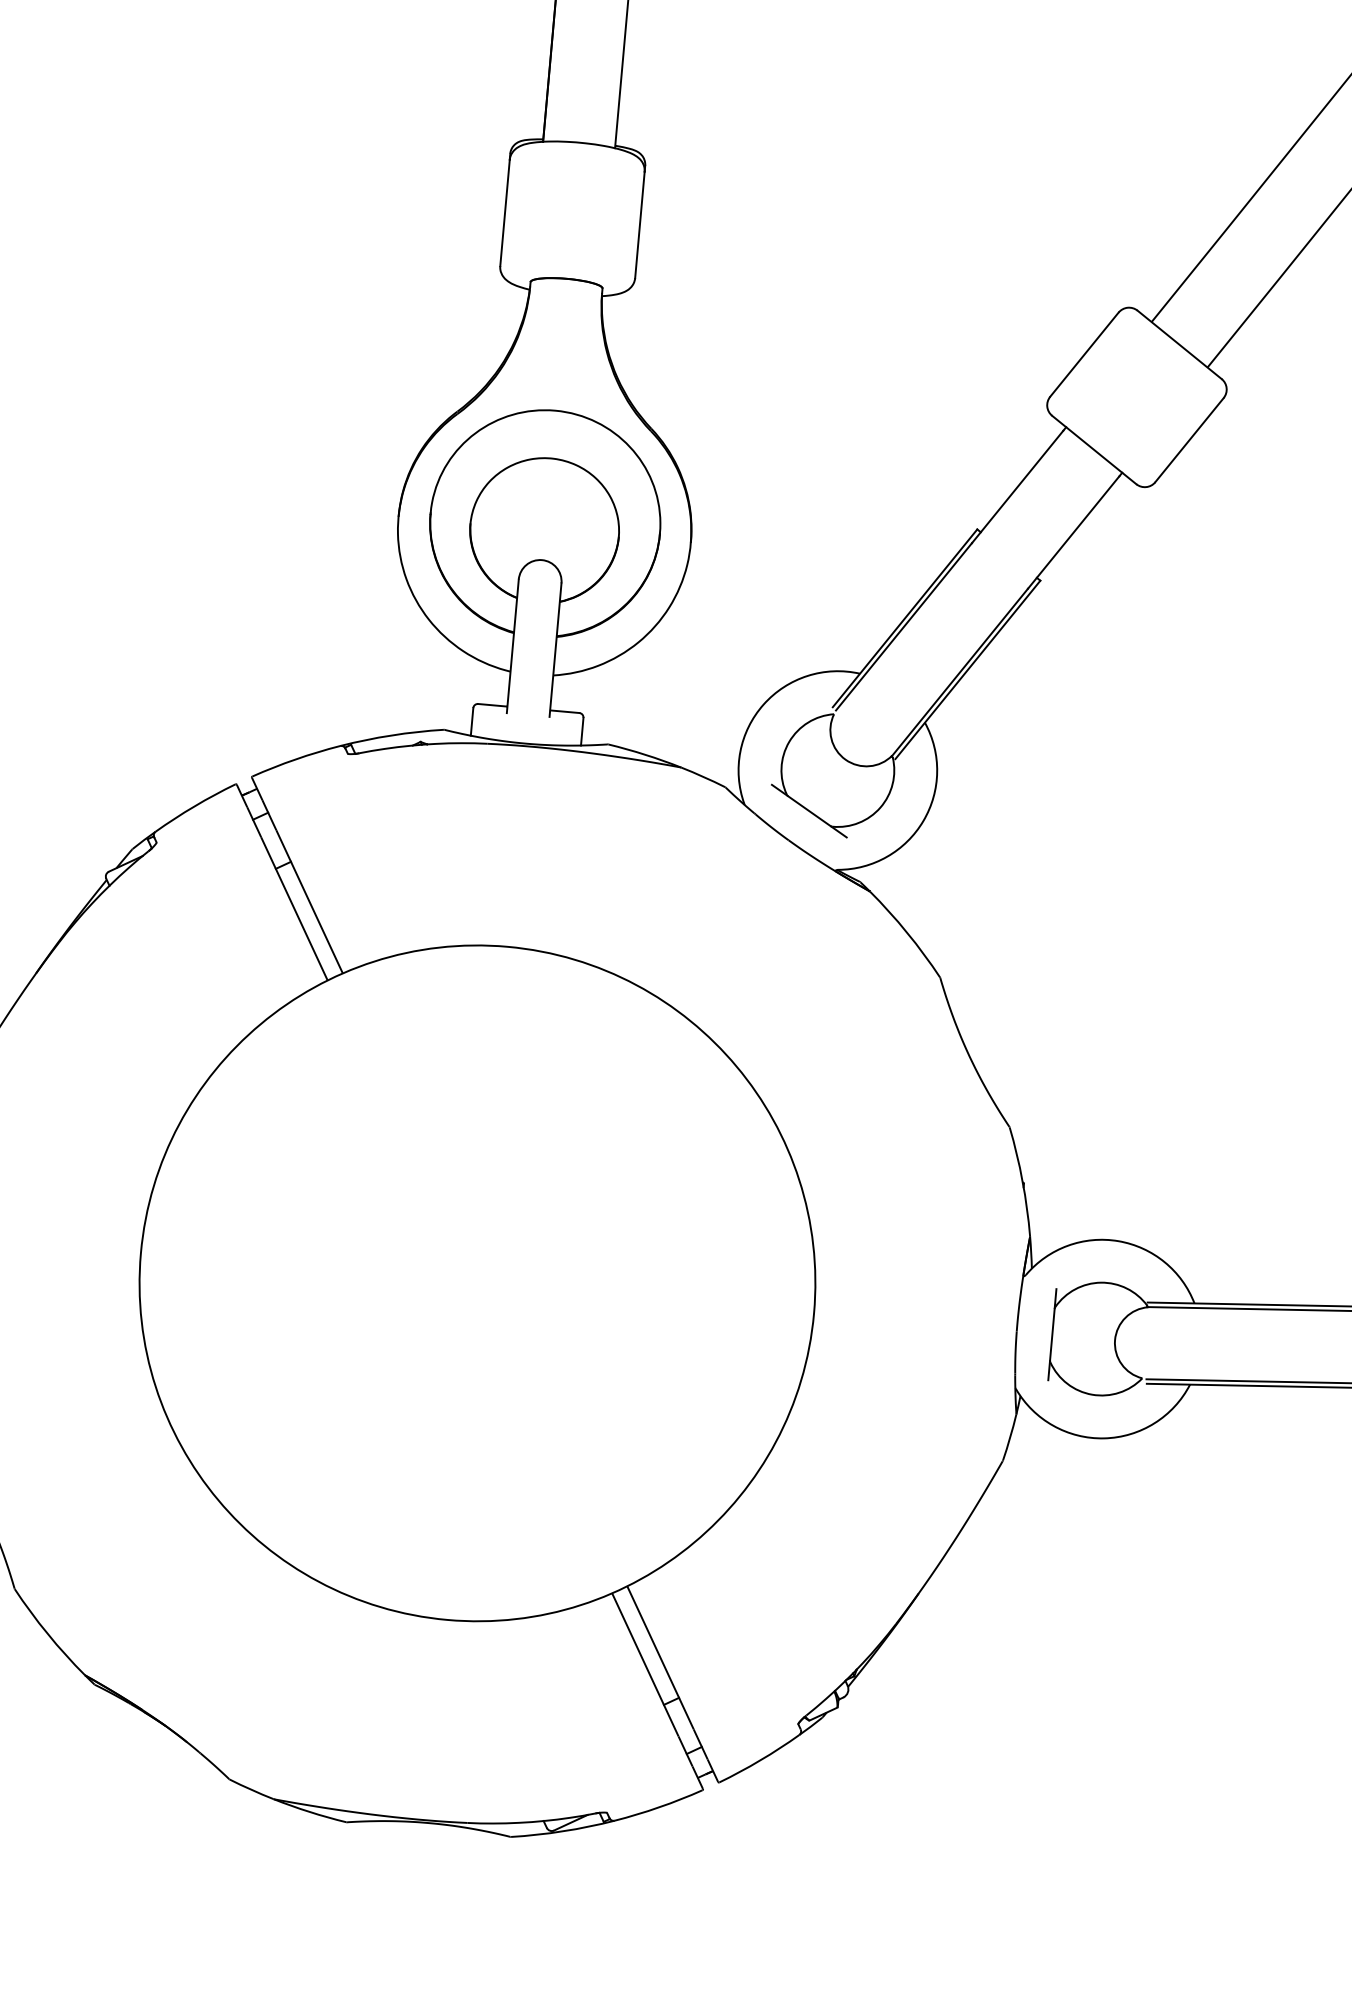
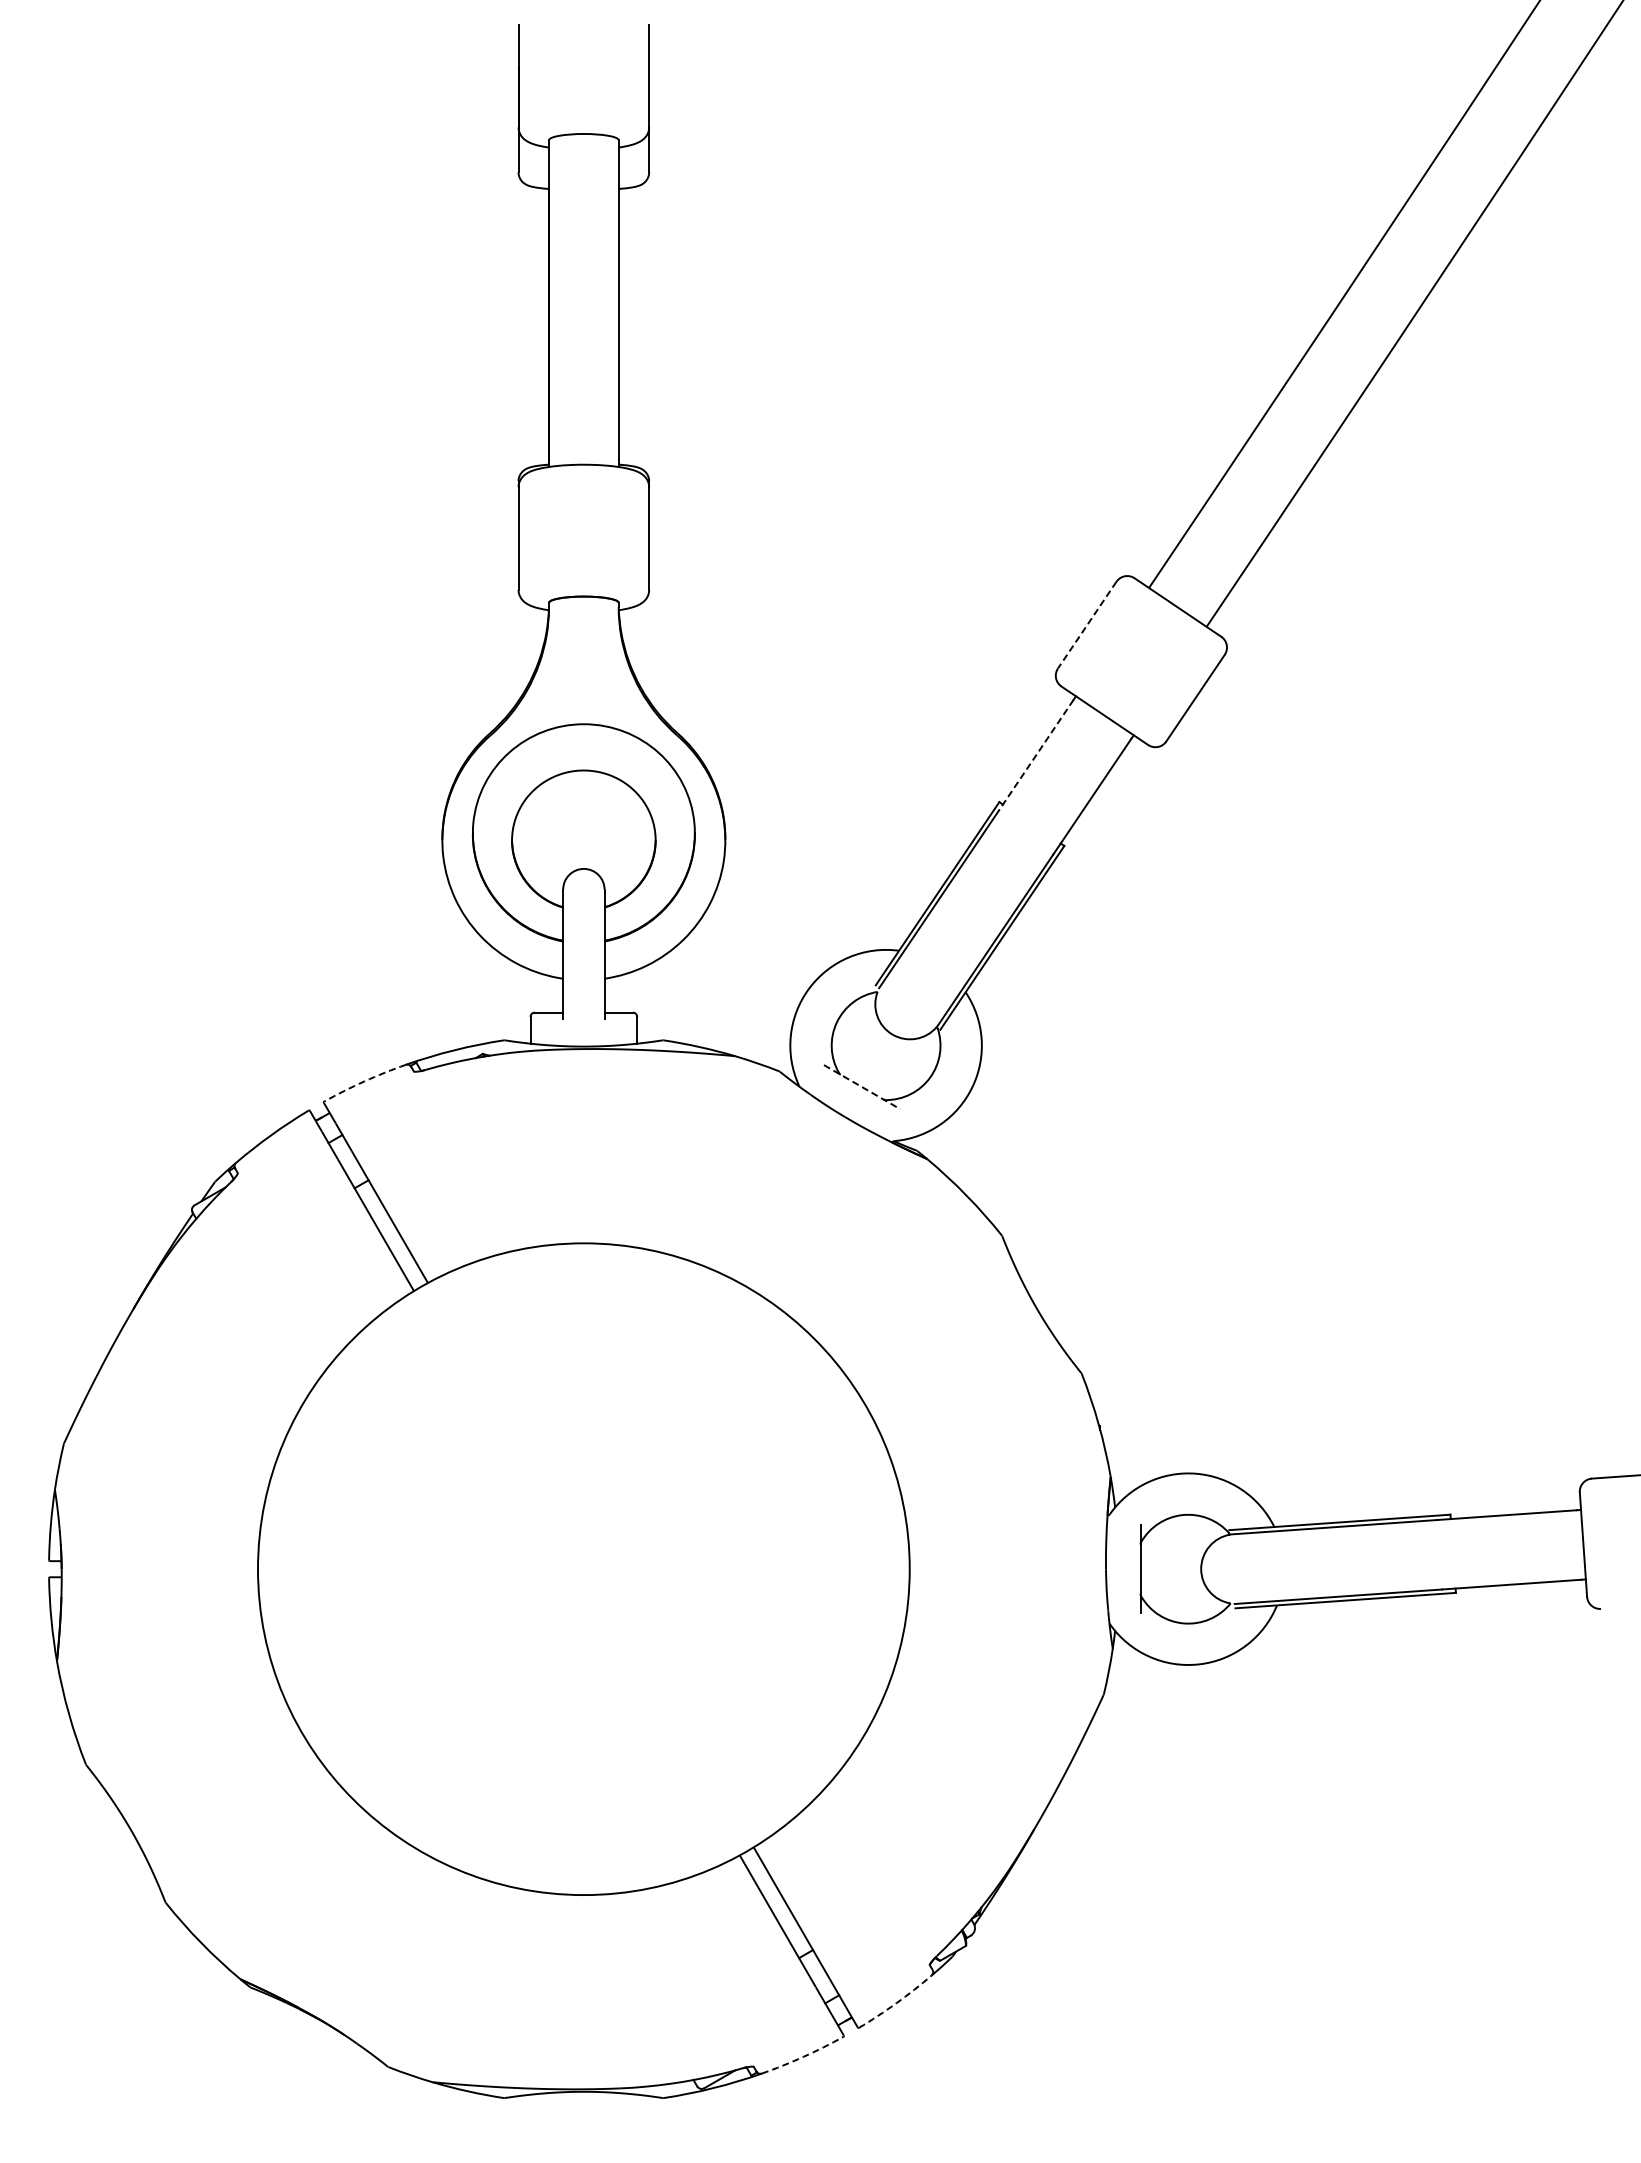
line: (1083, 355) -> (1086, 625), solid -> dashed
line: (1017, 486) -> (1034, 757), solid -> dashed
arc: (295, 759) -> (364, 1081), solid -> dashed
line: (809, 811) -> (862, 1087), solid -> dashed
arc: (760, 1760) -> (896, 2003), solid -> dashed
arc: (659, 1806) -> (803, 2056), solid -> dashed

